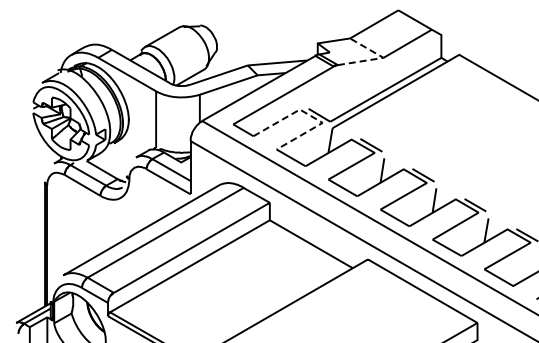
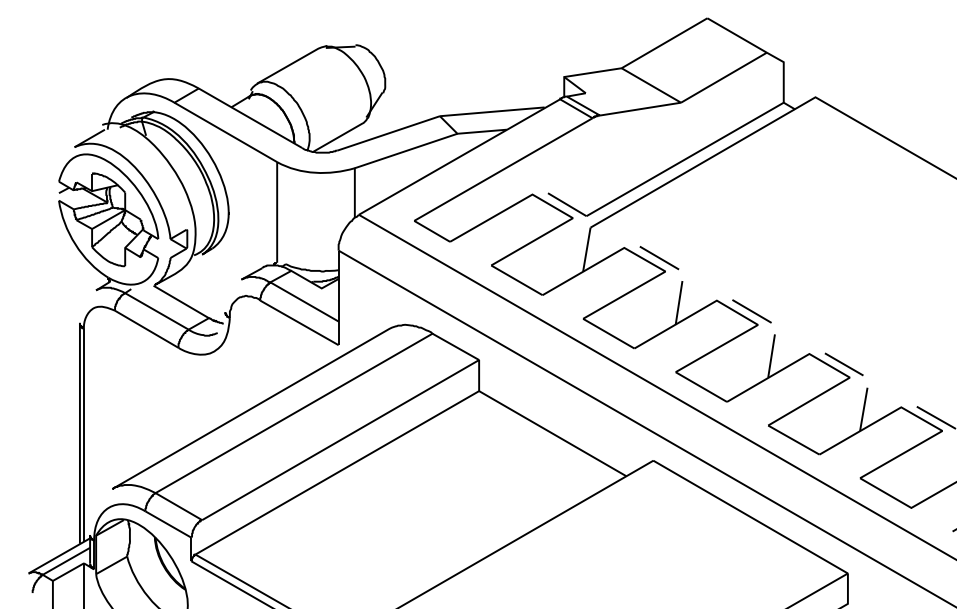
line: (380, 58) -> (675, 103), dashed -> solid
line: (311, 116) -> (553, 206), dashed -> solid

